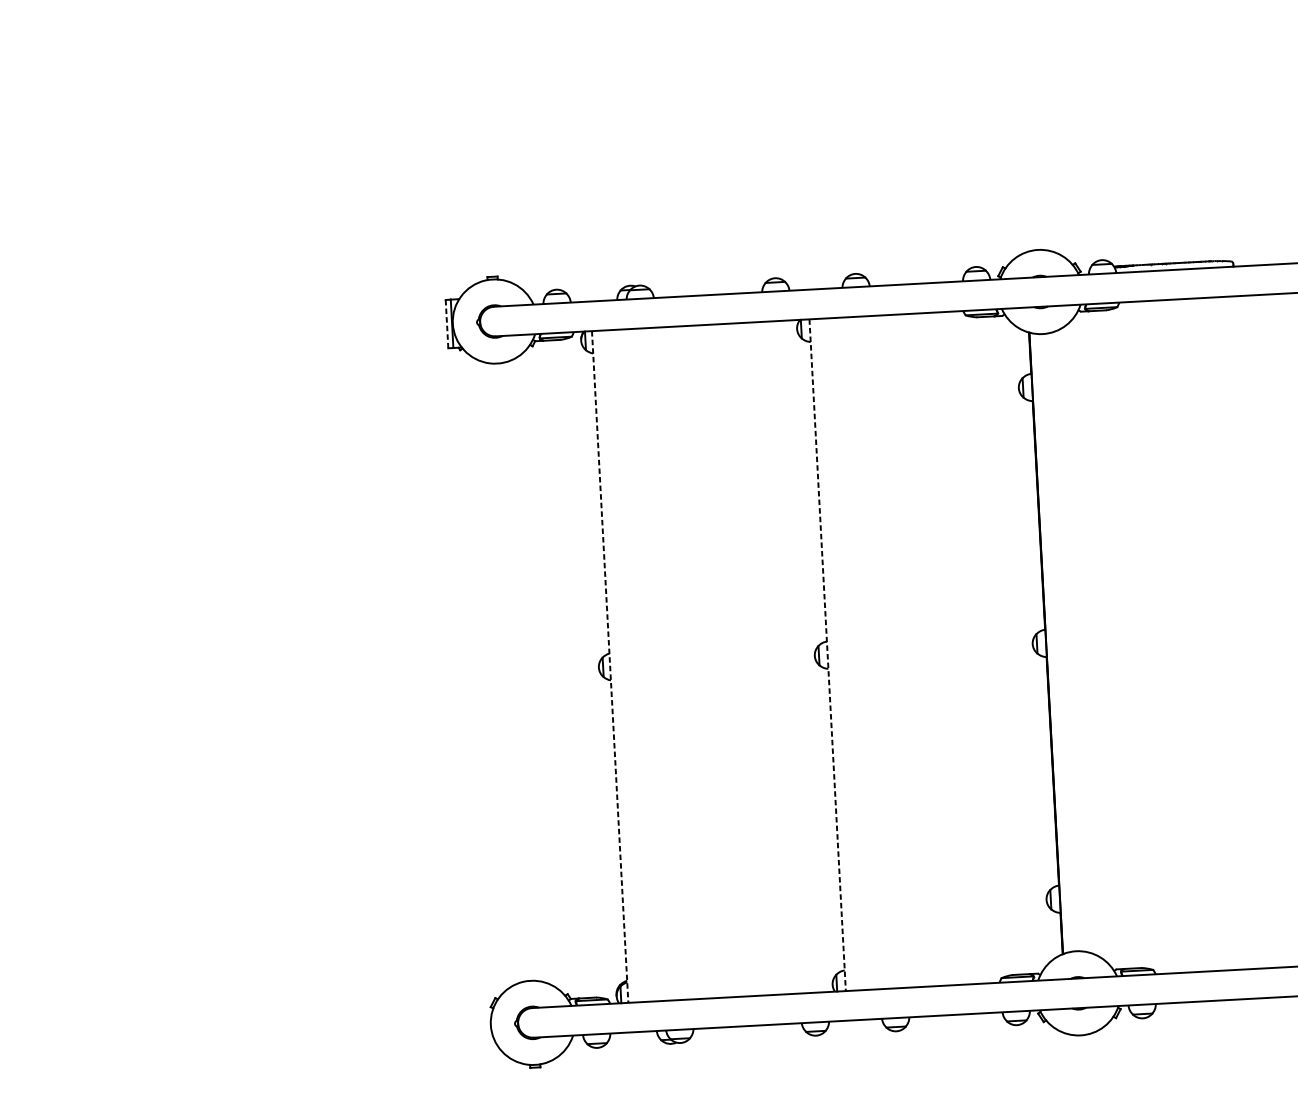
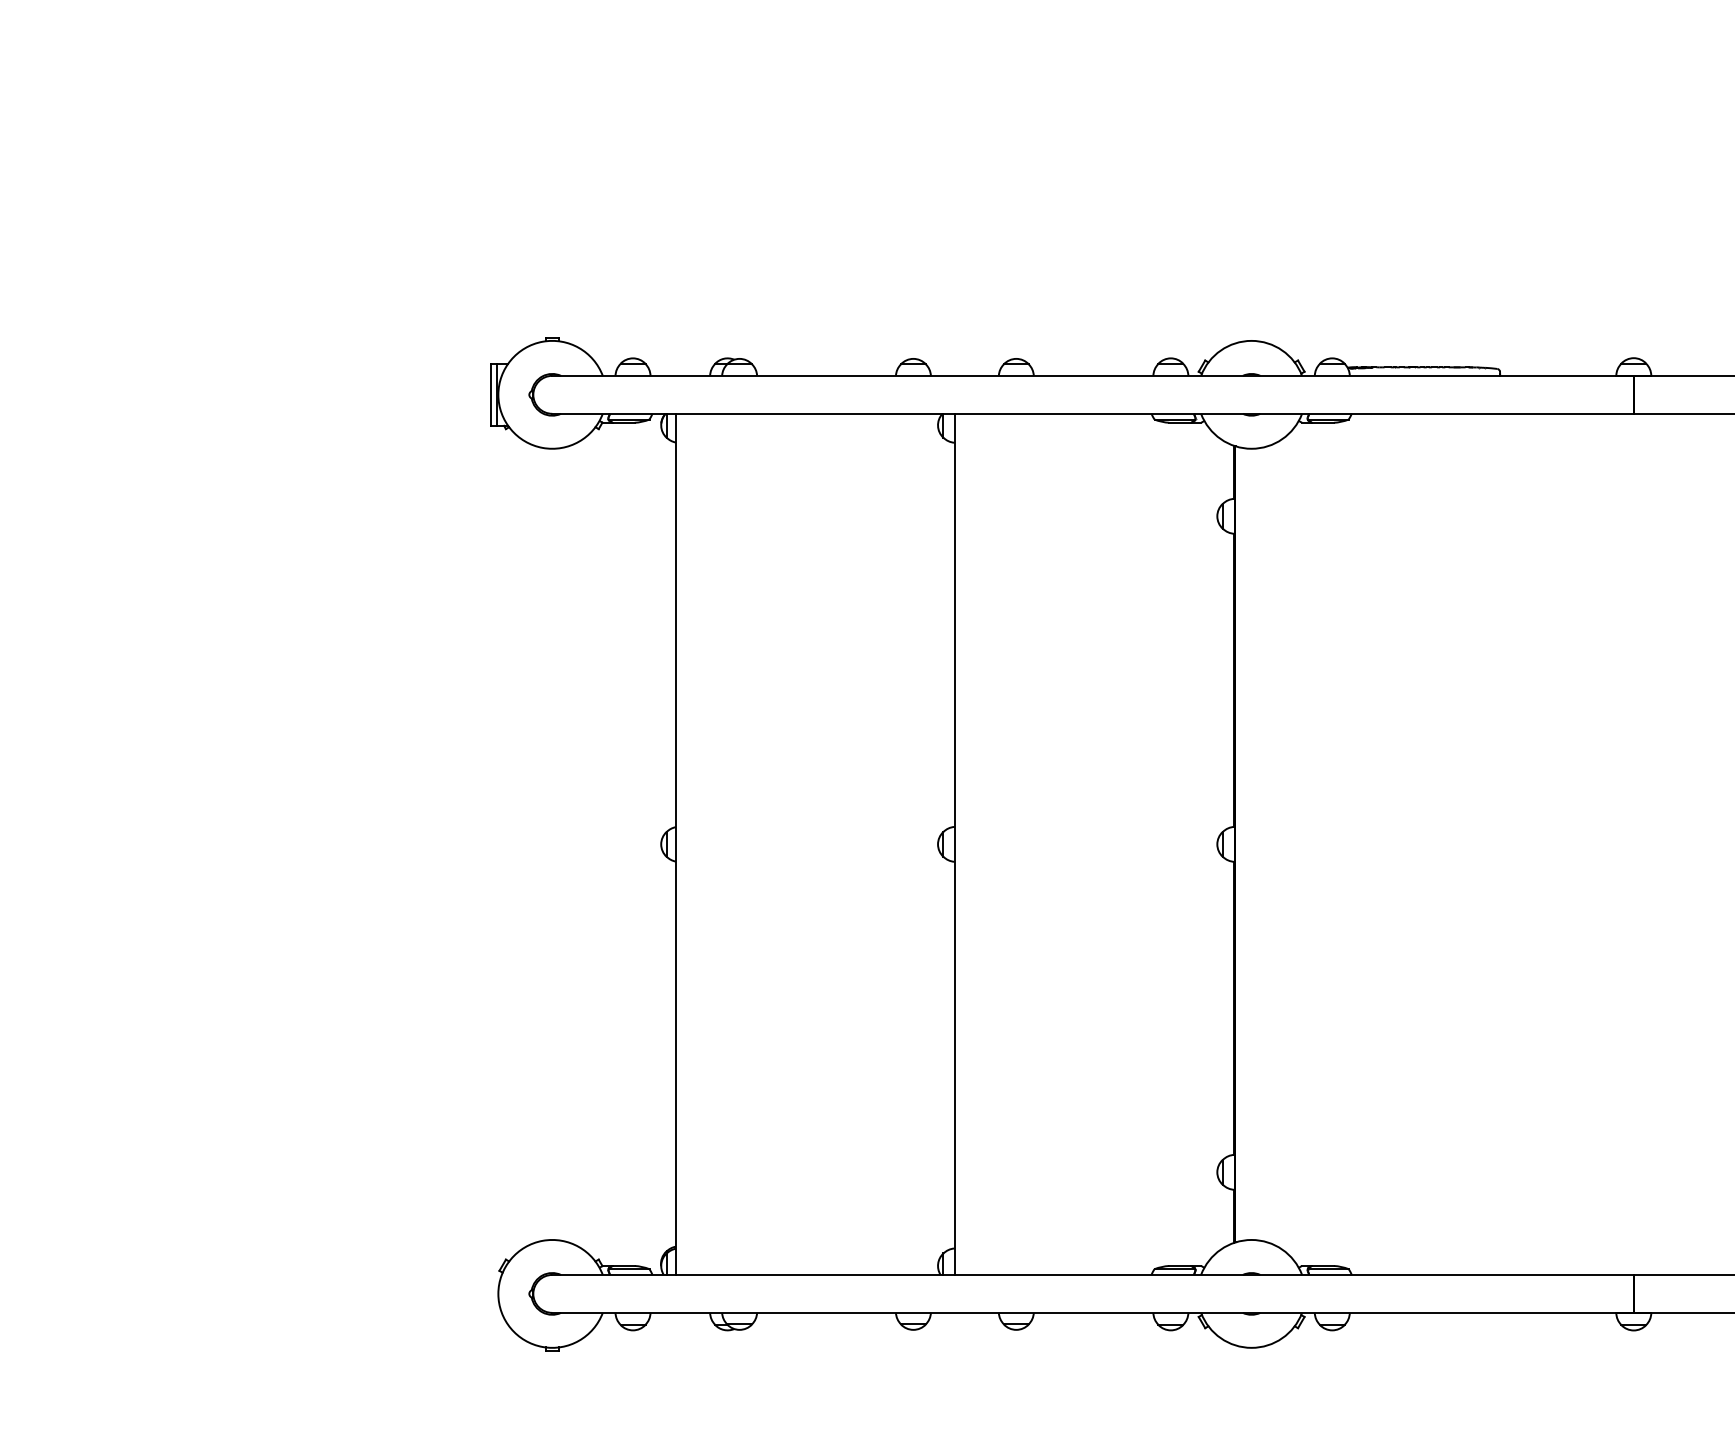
line: (446, 323) -> (490, 394), dashed -> solid
line: (827, 655) -> (954, 844), dashed -> solid
line: (610, 667) -> (675, 844), dashed -> solid

